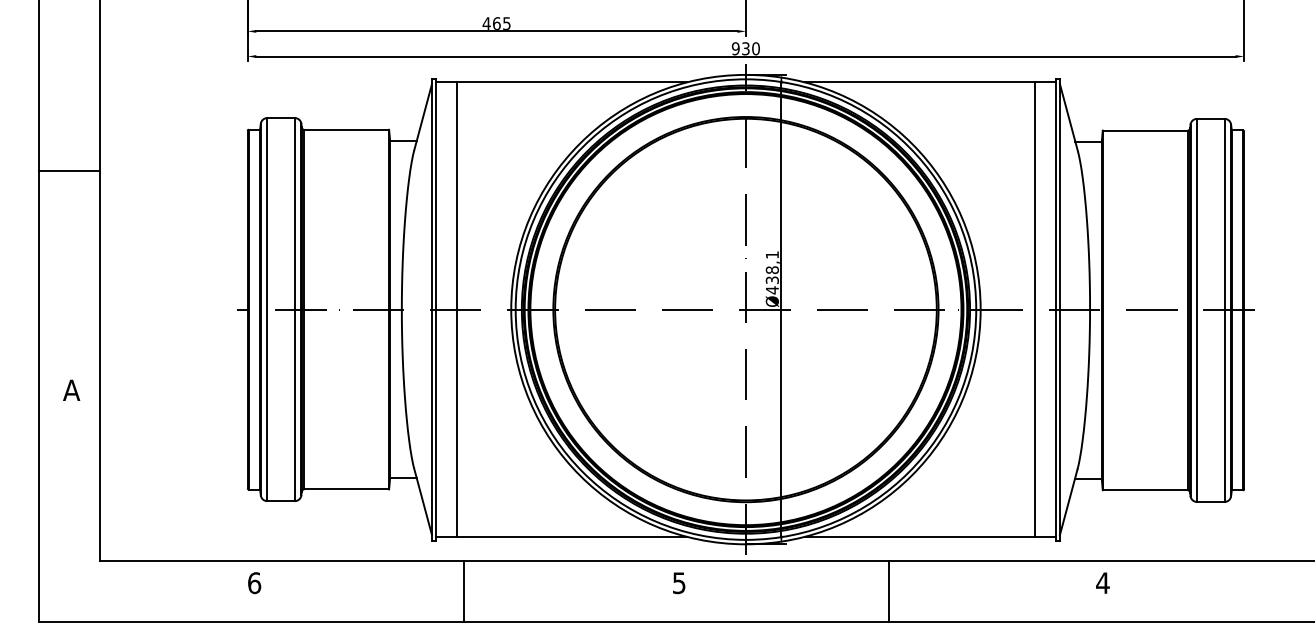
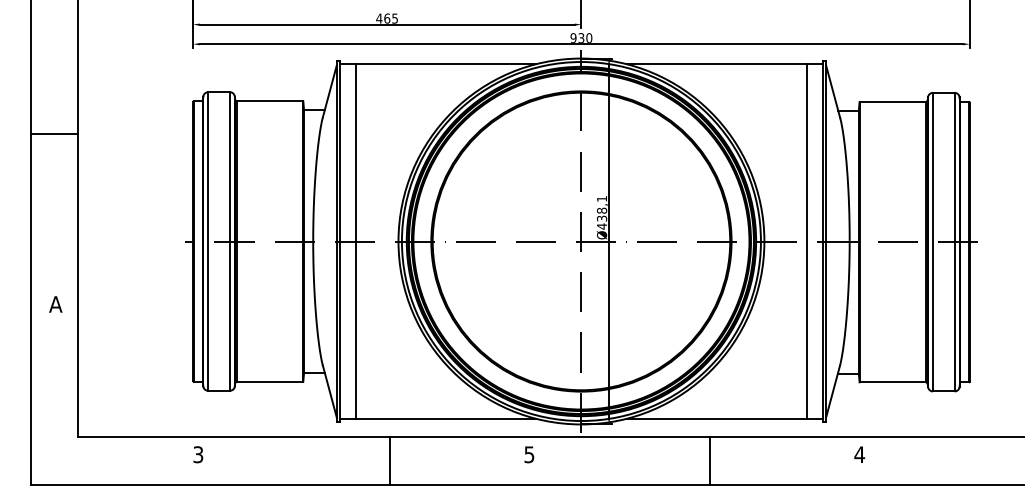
text: (254, 583) -> (198, 455), 6 -> 3
line: (464, 591) -> (390, 461), moved
line: (888, 591) -> (709, 461), moved

